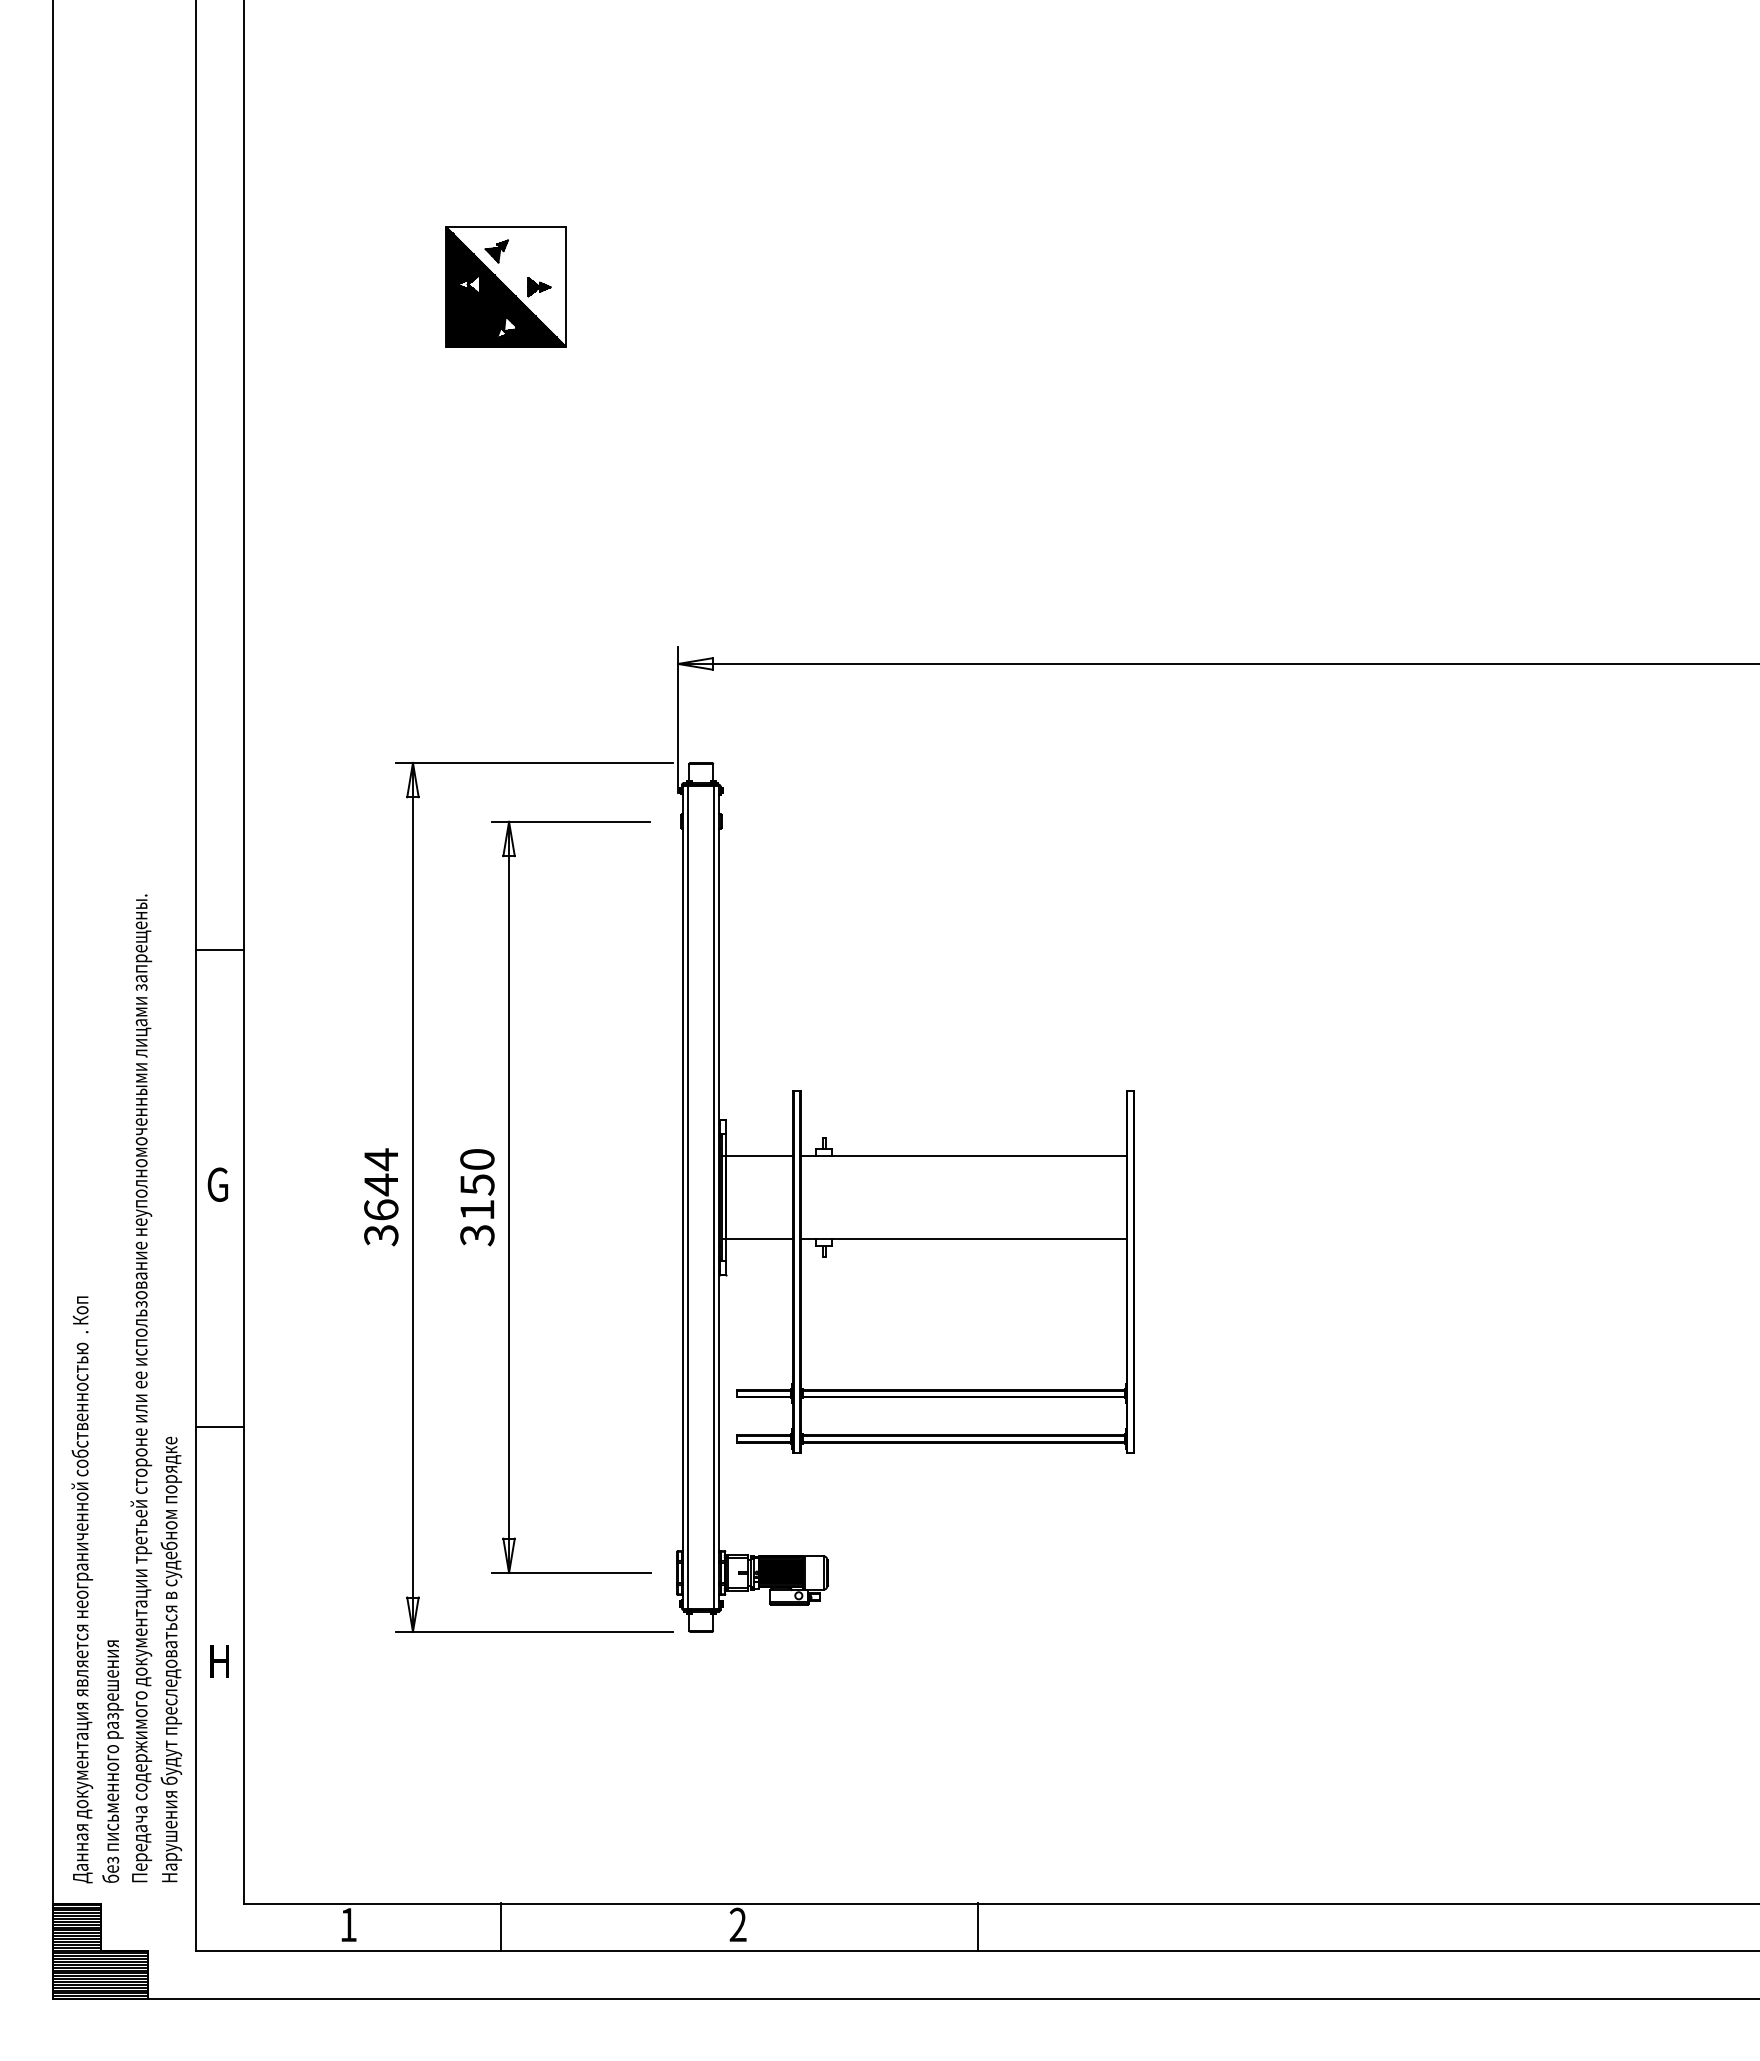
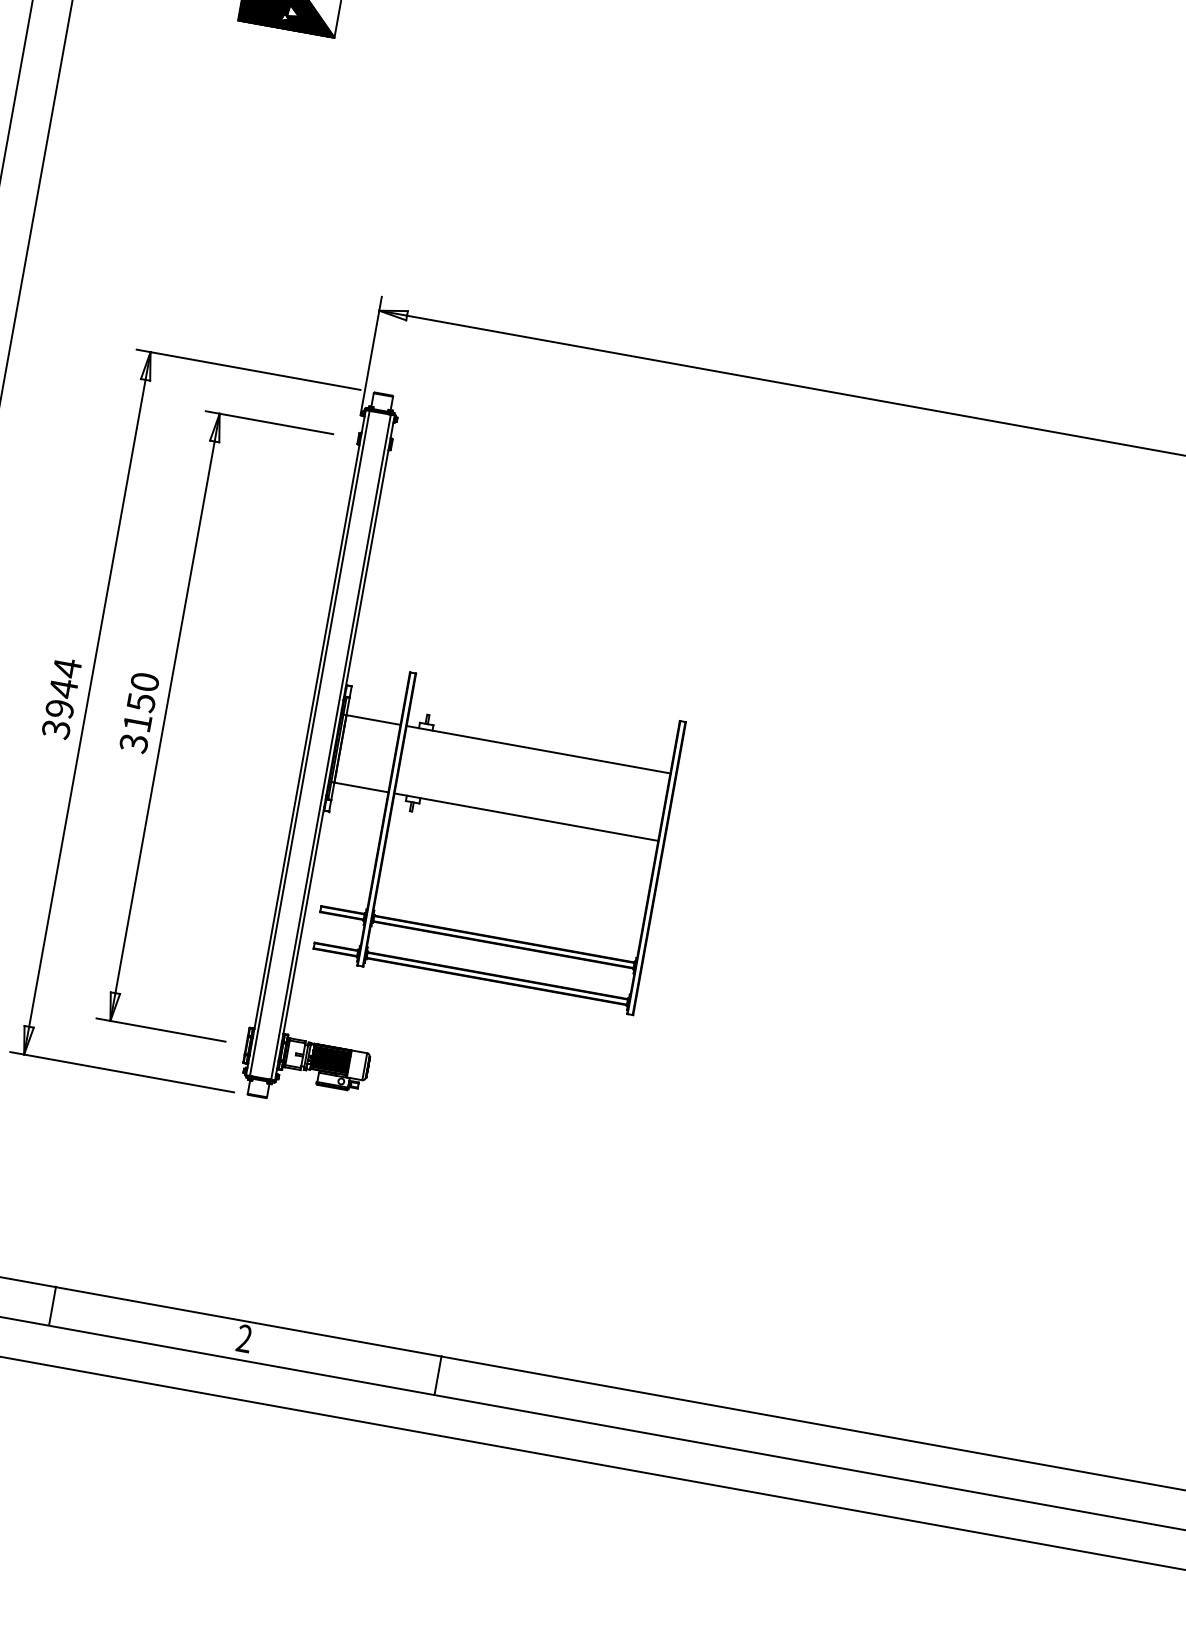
text: (381, 1209) -> (60, 708), 3644 -> 3944

